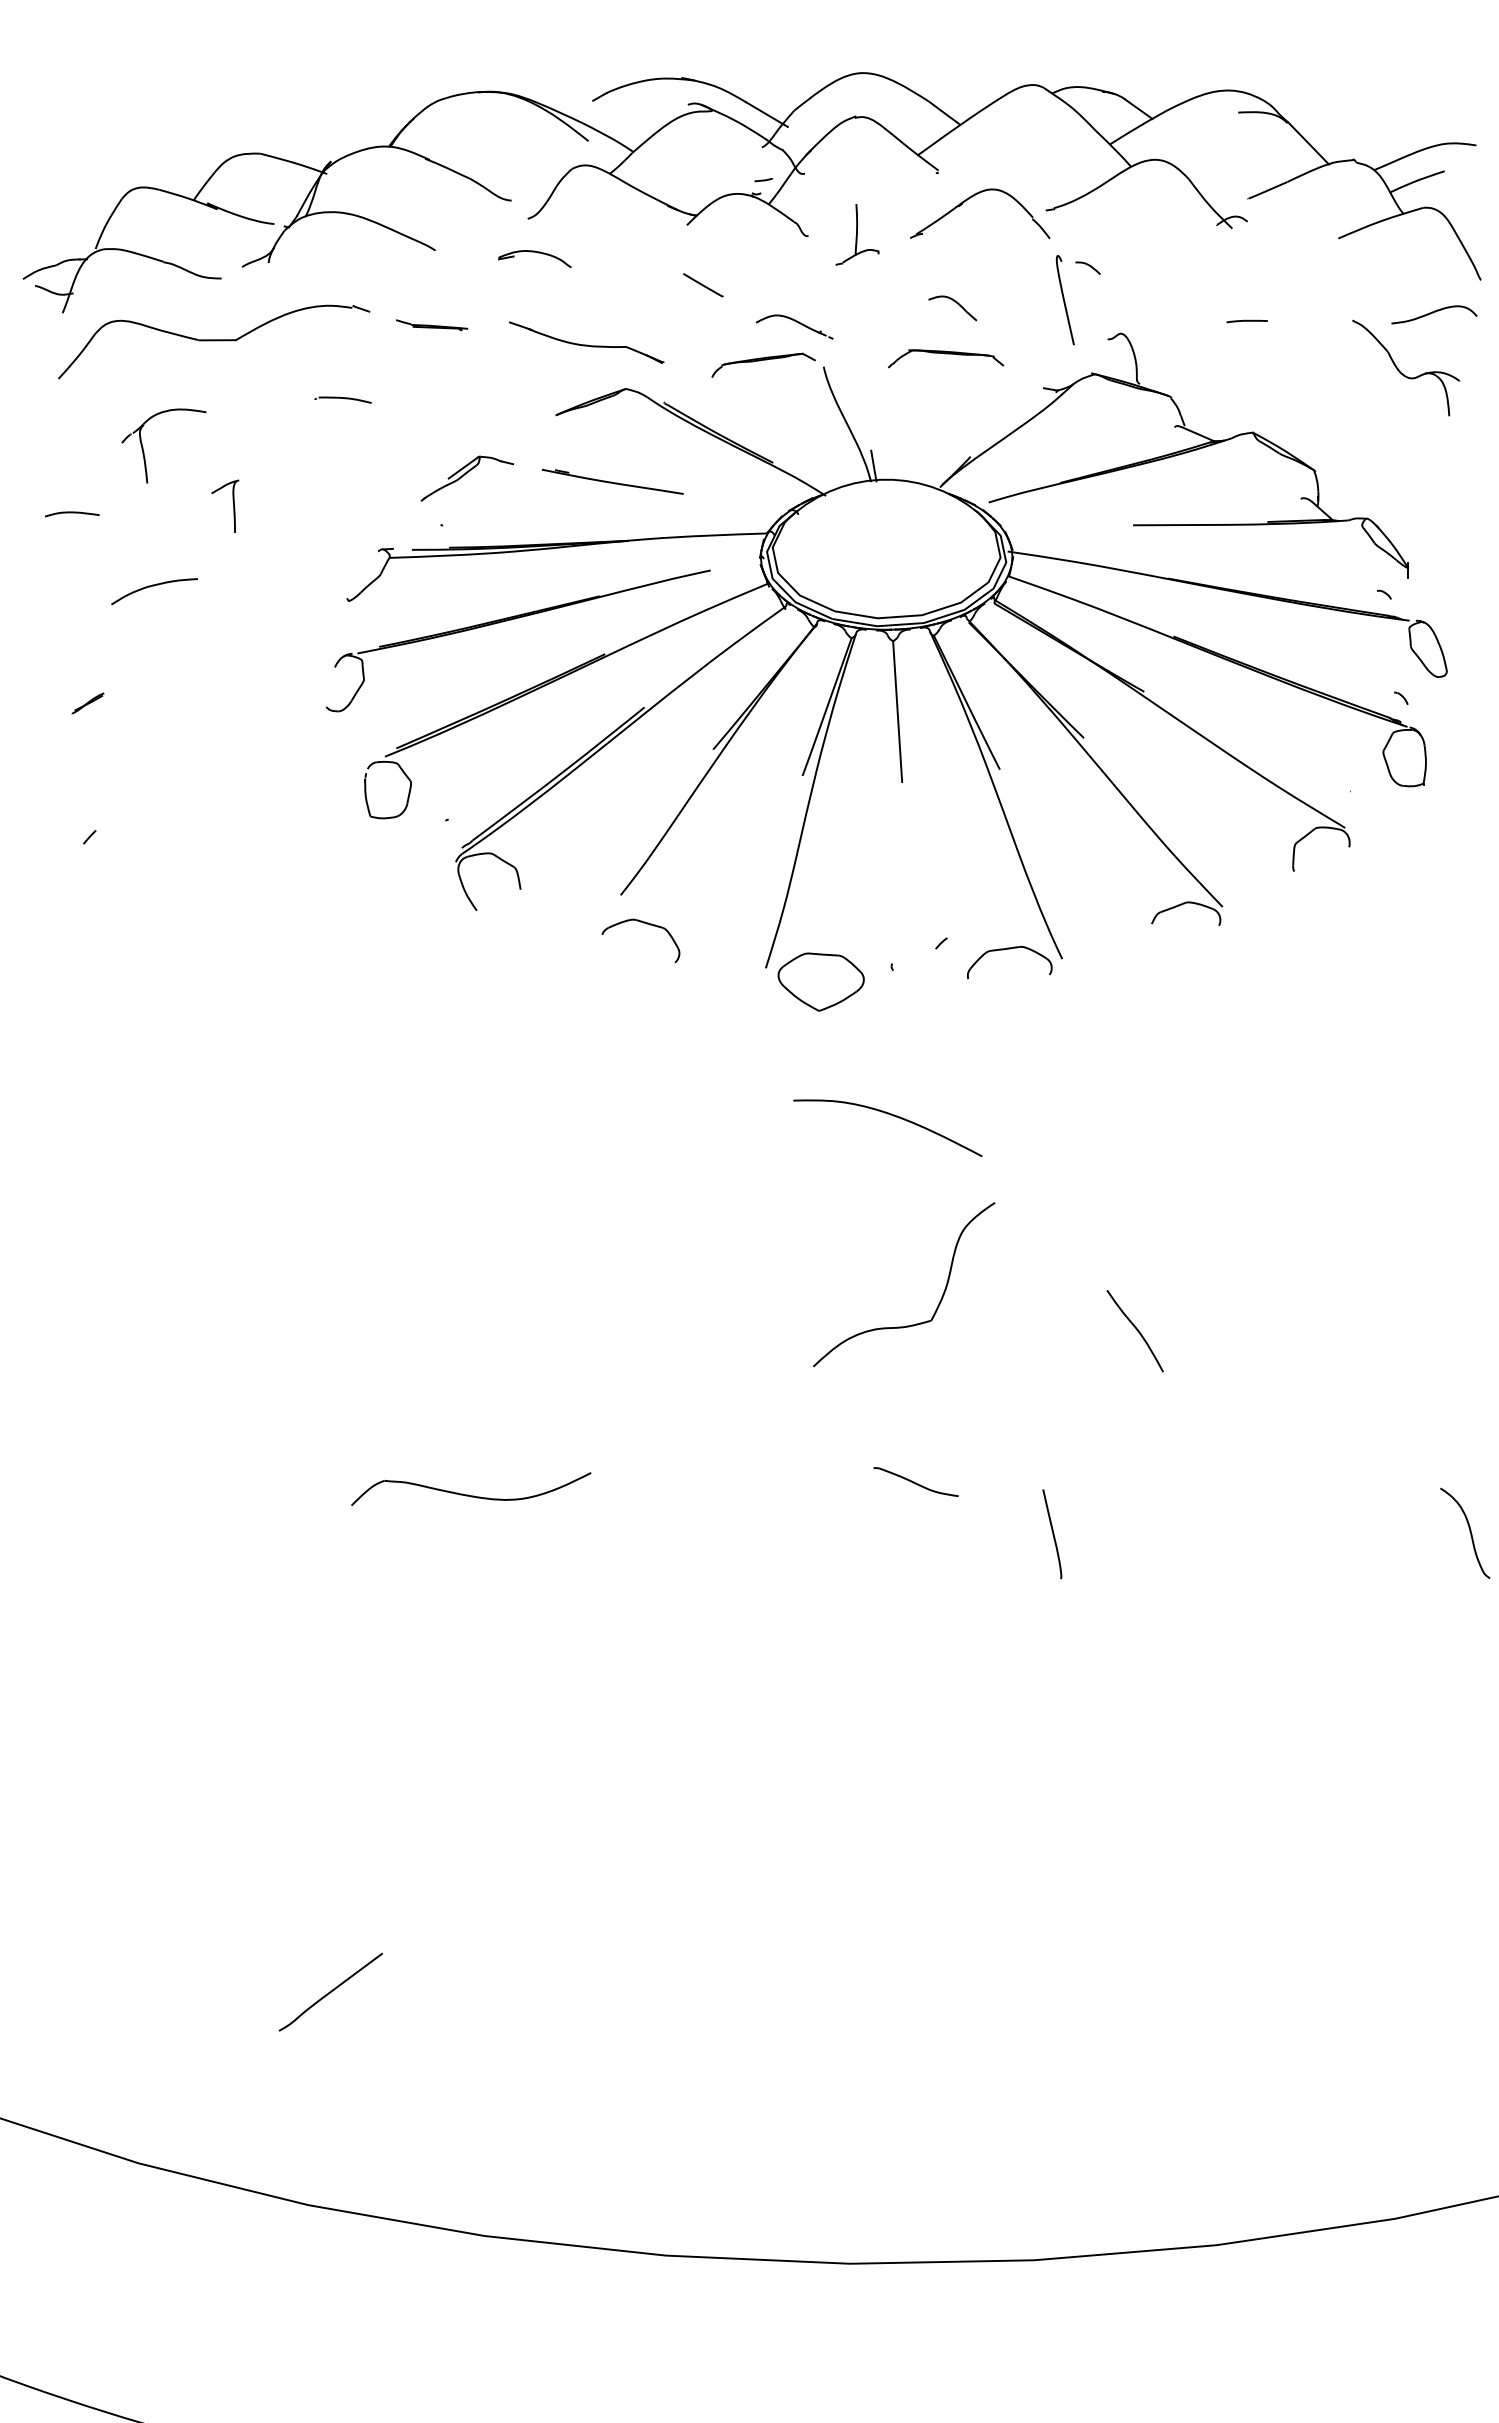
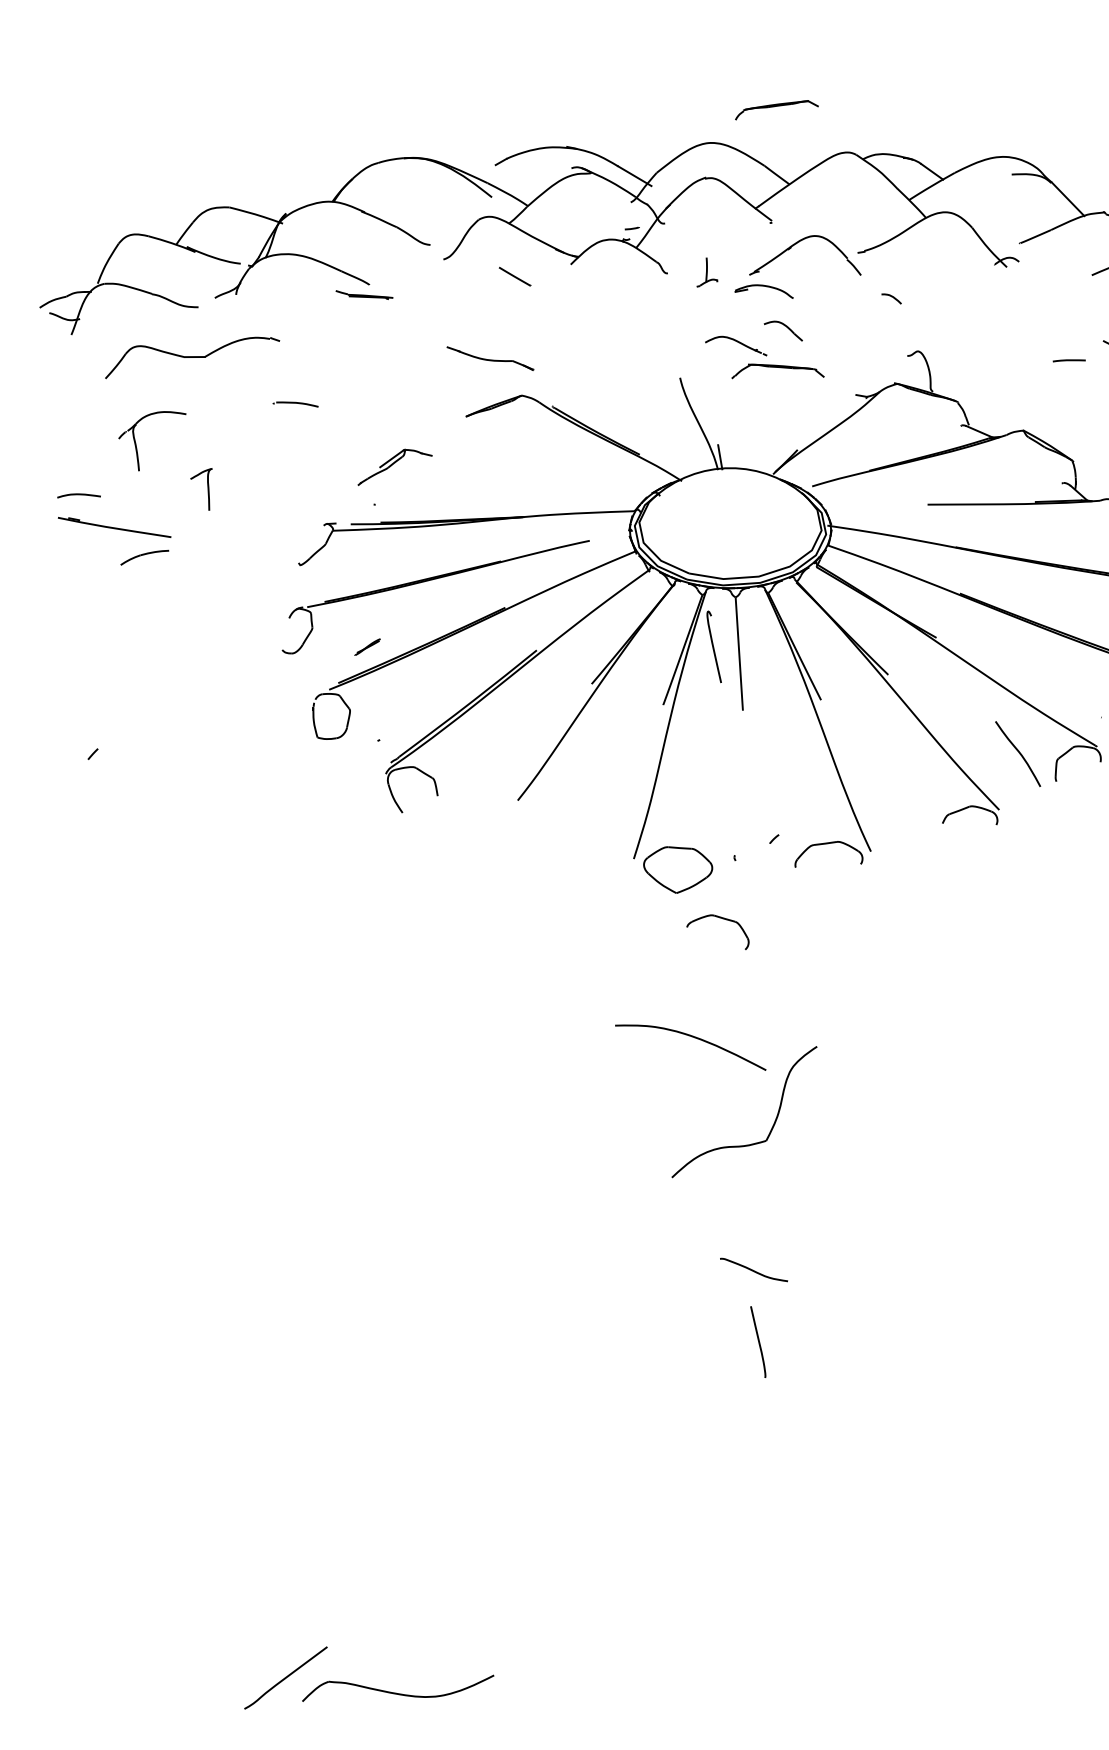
part: (857, 234) -> (707, 272), size x0.6
part: (534, 258) -> (763, 291), moved
line: (703, 285) -> (515, 276), moved
curve: (1064, 300) -> (713, 647), moved
curve: (1246, 321) -> (1068, 360), moved
part: (432, 325) -> (364, 295), moved
part: (794, 326) -> (735, 345), moved
part: (214, 341) -> (192, 357), size x0.7
part: (586, 342) -> (490, 358), size x0.7
part: (763, 364) -> (776, 109), moved
part: (612, 481) -> (114, 527), moved
part: (154, 591) -> (144, 557), size x0.7
line: (87, 703) -> (367, 647), moved
part: (646, 924) -> (722, 919), moved
curve: (890, 1115) -> (692, 1037), moved
curve: (1135, 1329) -> (1018, 752), moved
part: (471, 1489) -> (398, 1688), moved
curve: (1052, 1534) -> (758, 1342), moved

